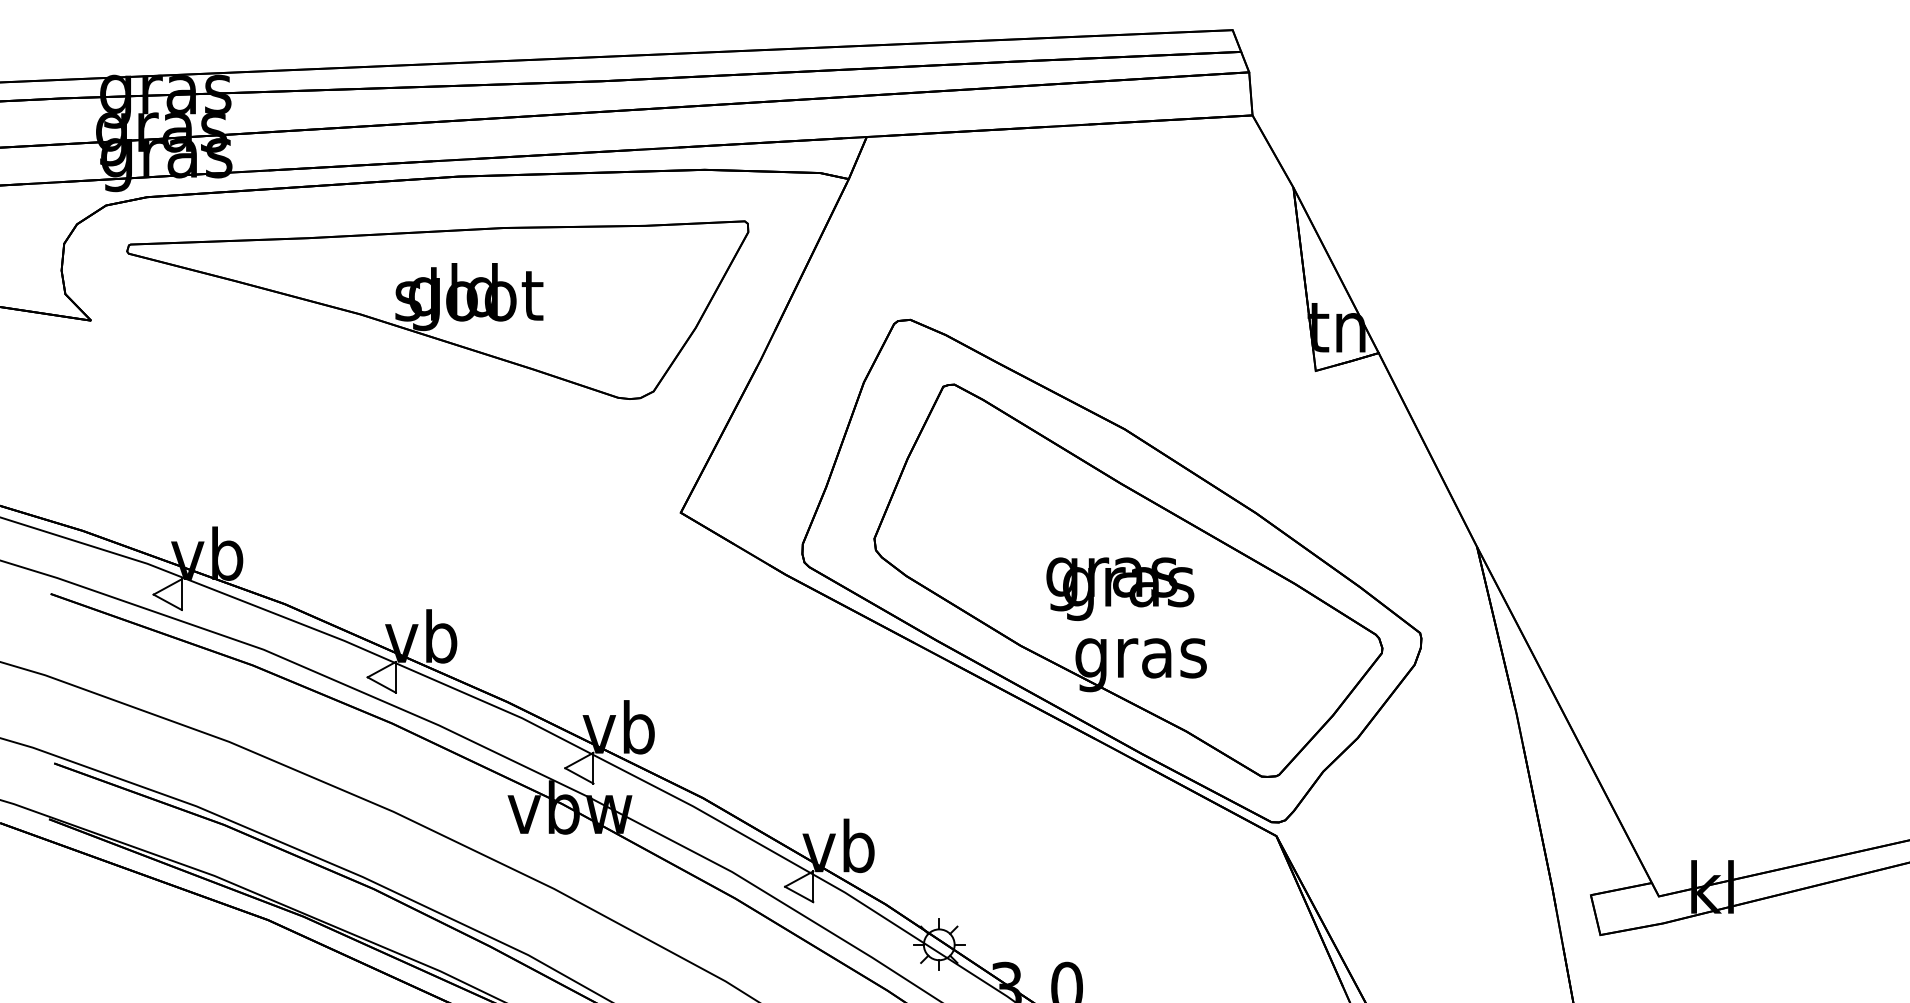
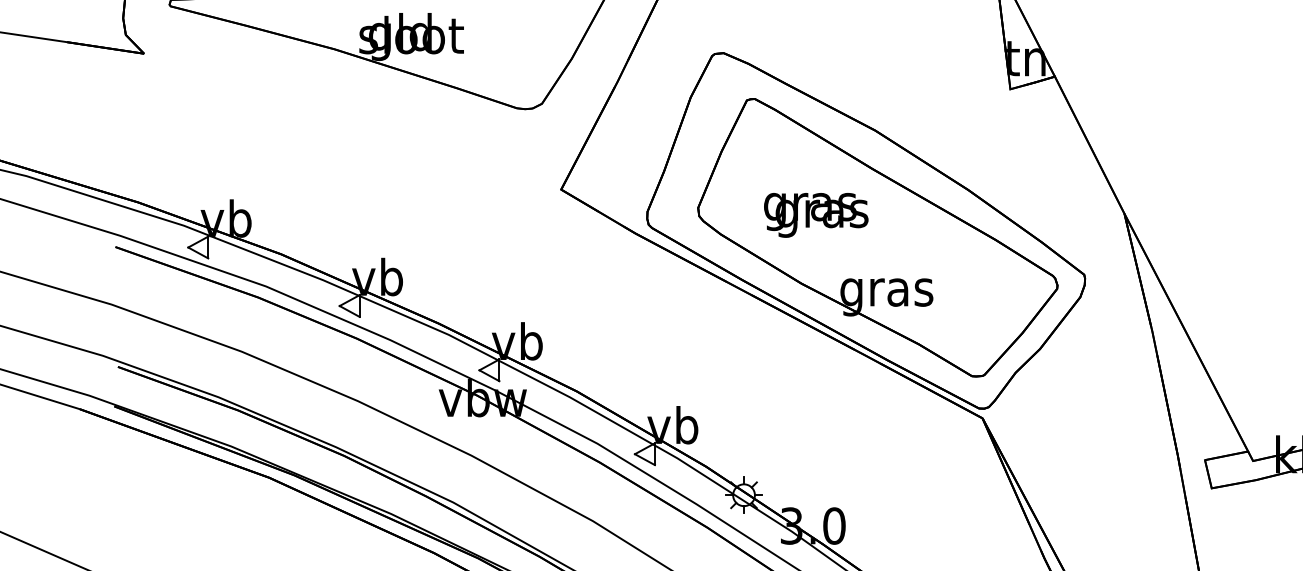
text: (1120, 588) -> (816, 214), moved

